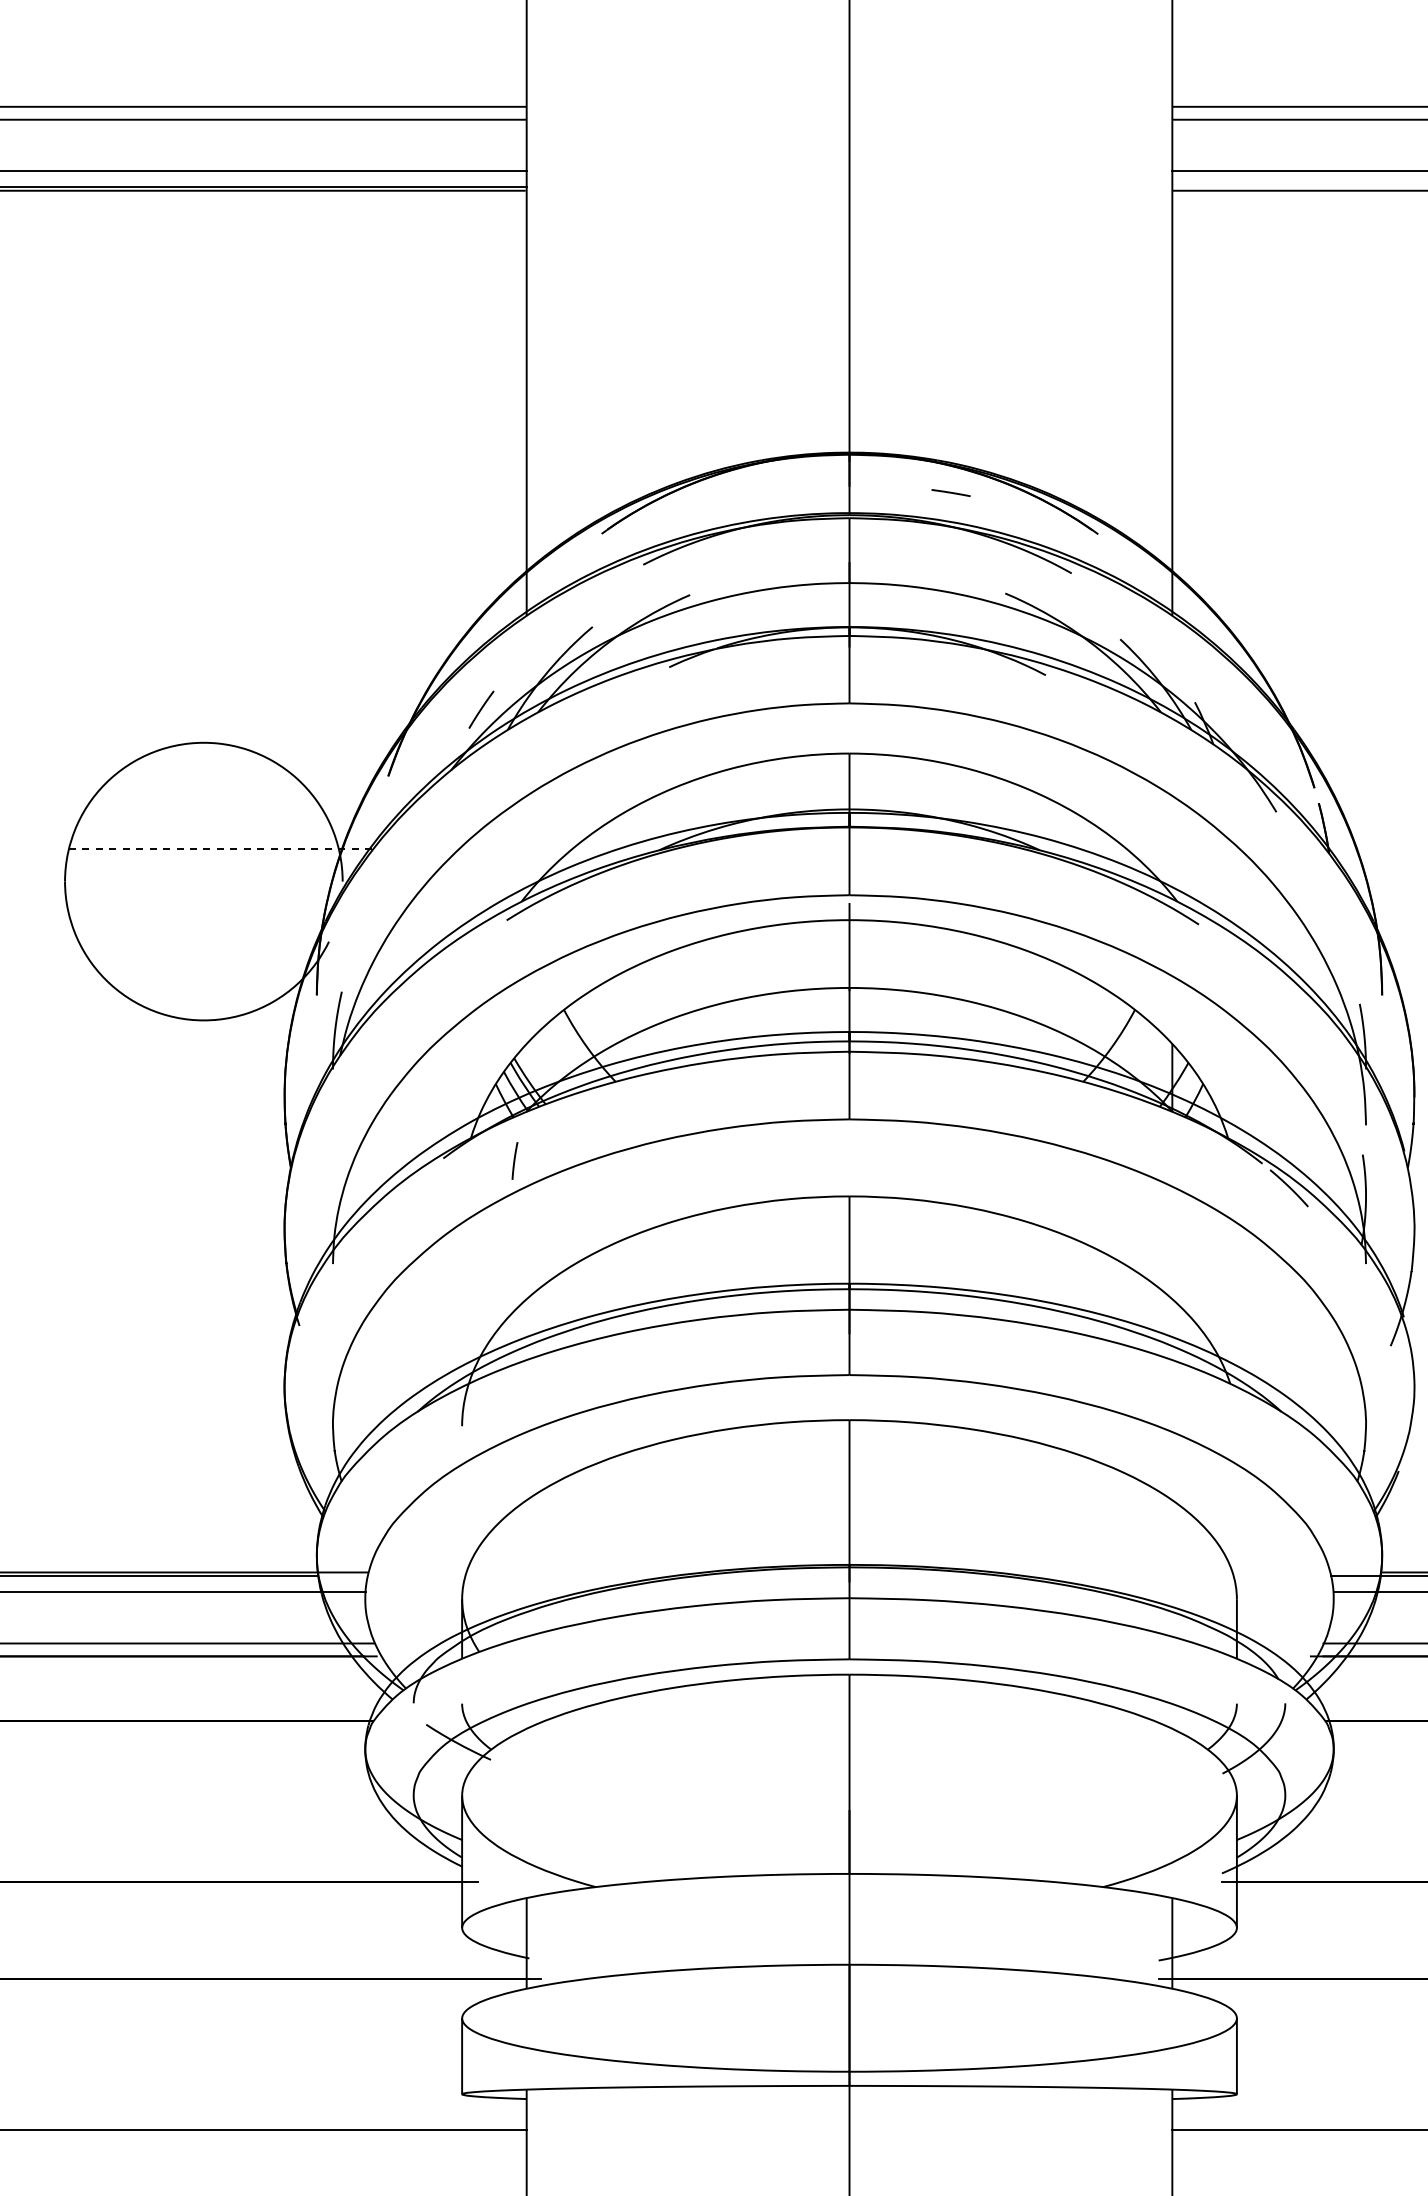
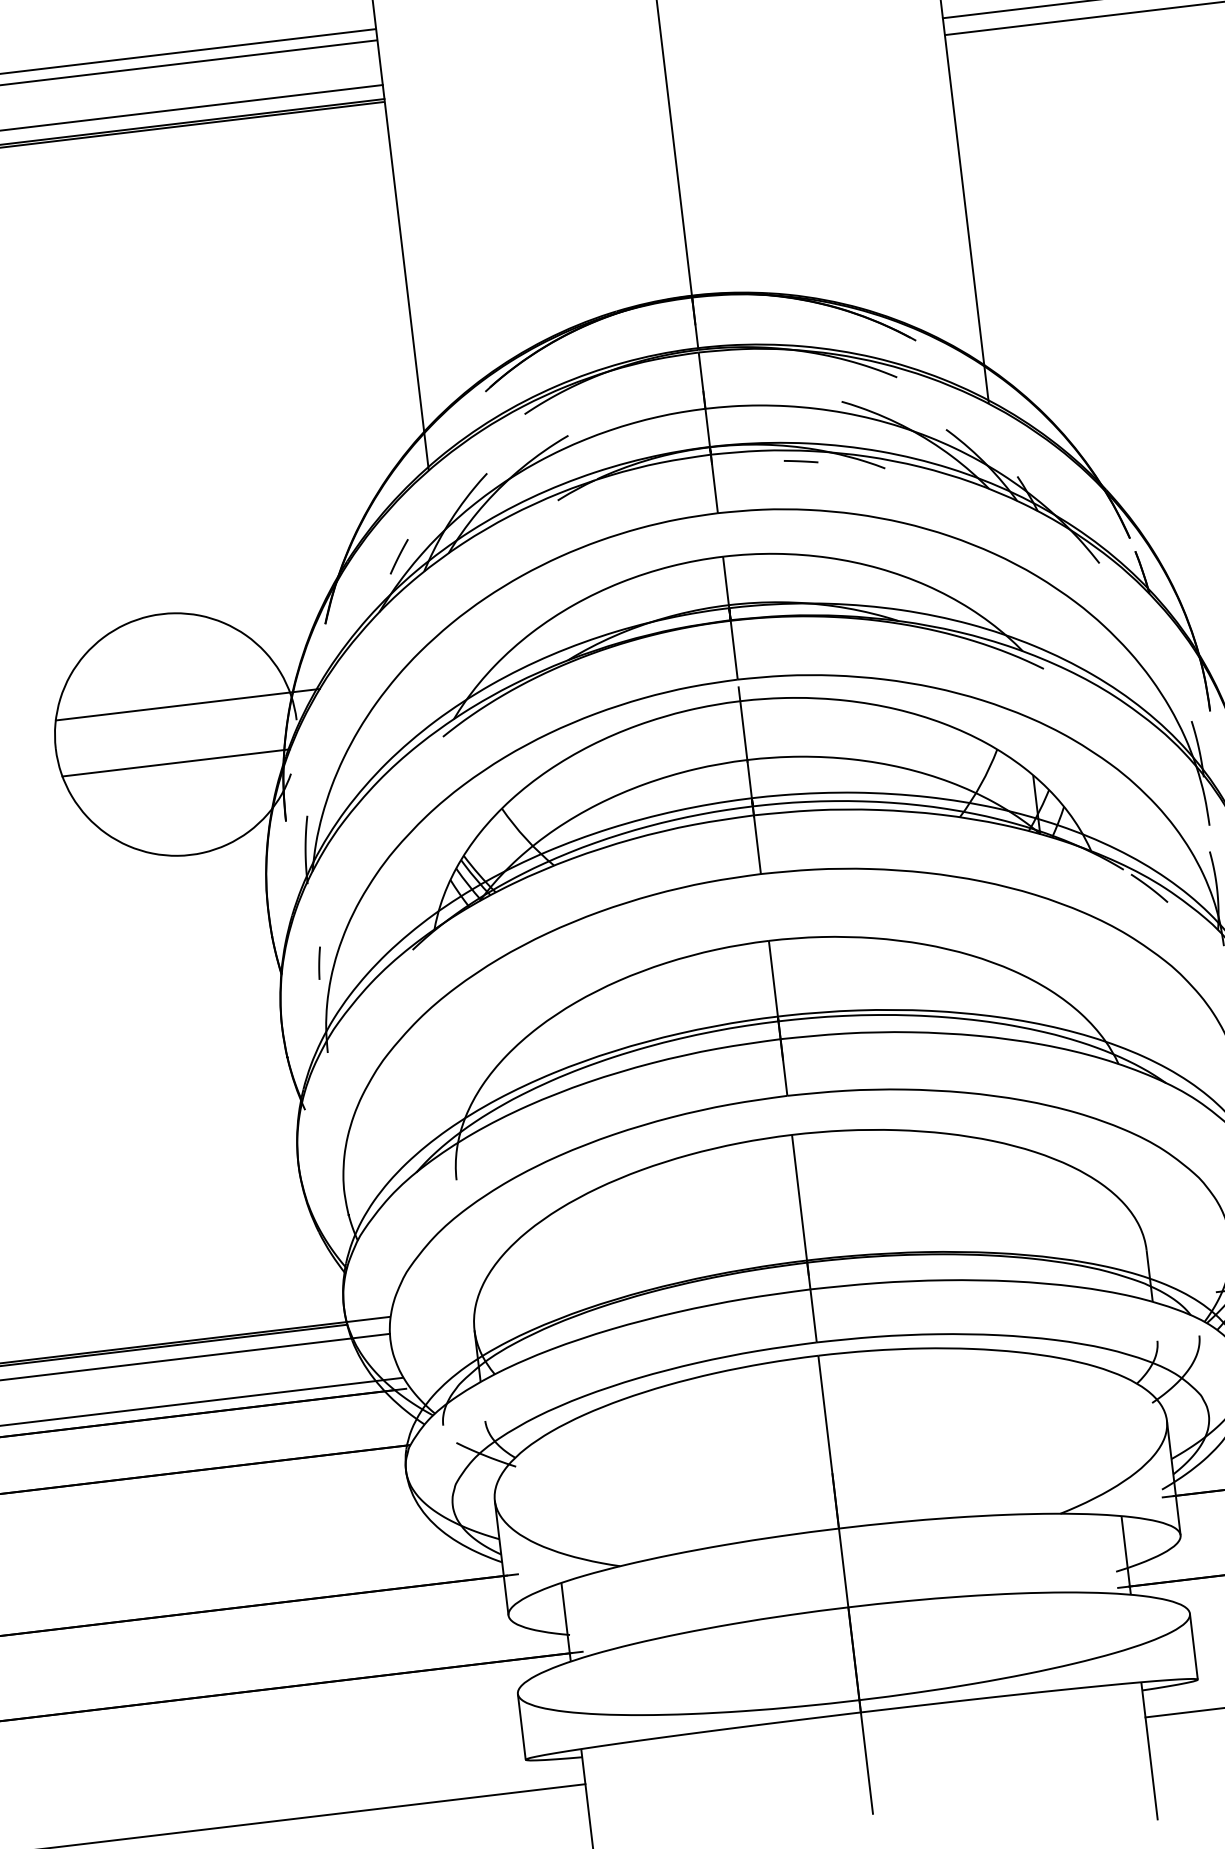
line: (950, 492) -> (800, 461), moved
line: (221, 849) -> (188, 704), dashed -> solid
line: (199, 913) -> (175, 762), added
line: (514, 1160) -> (319, 962), moved

